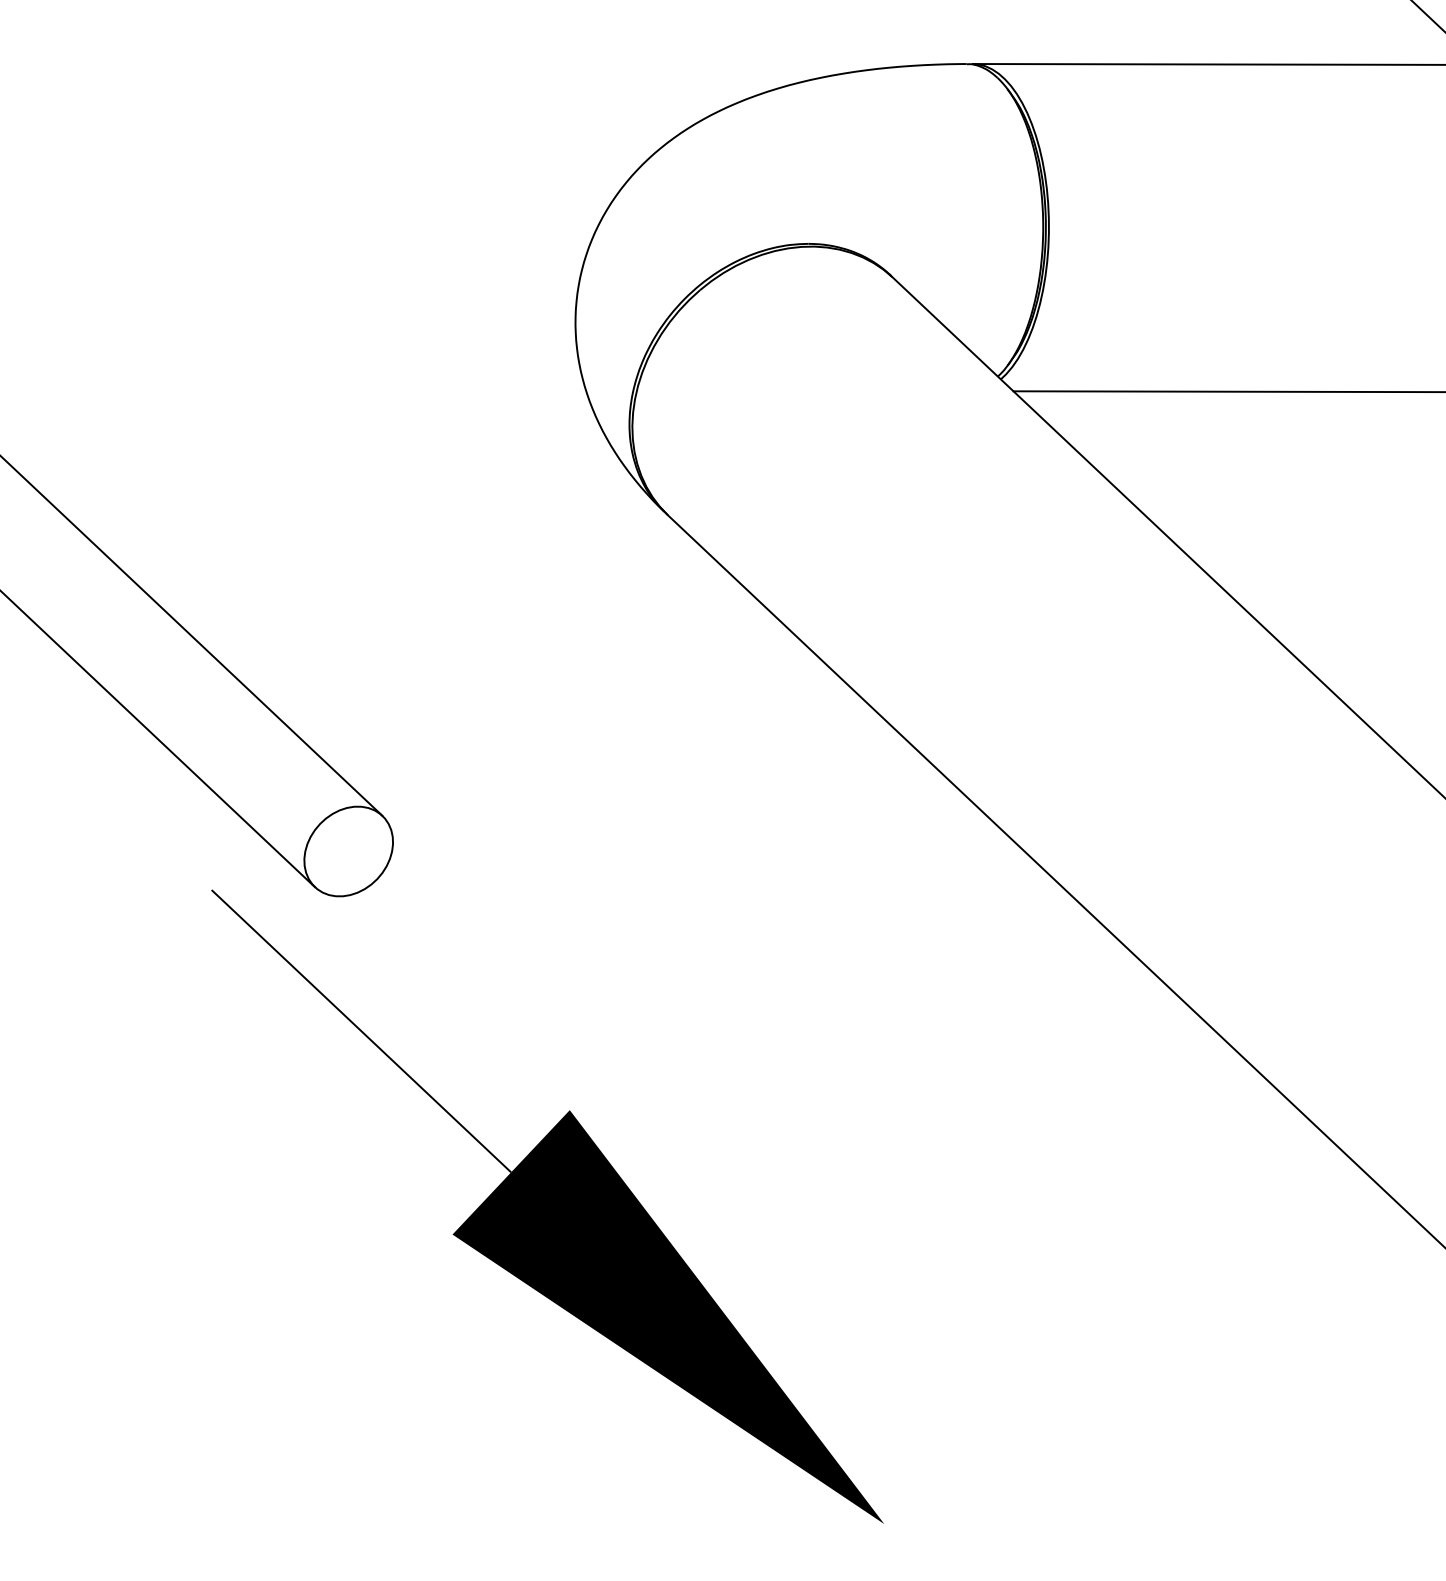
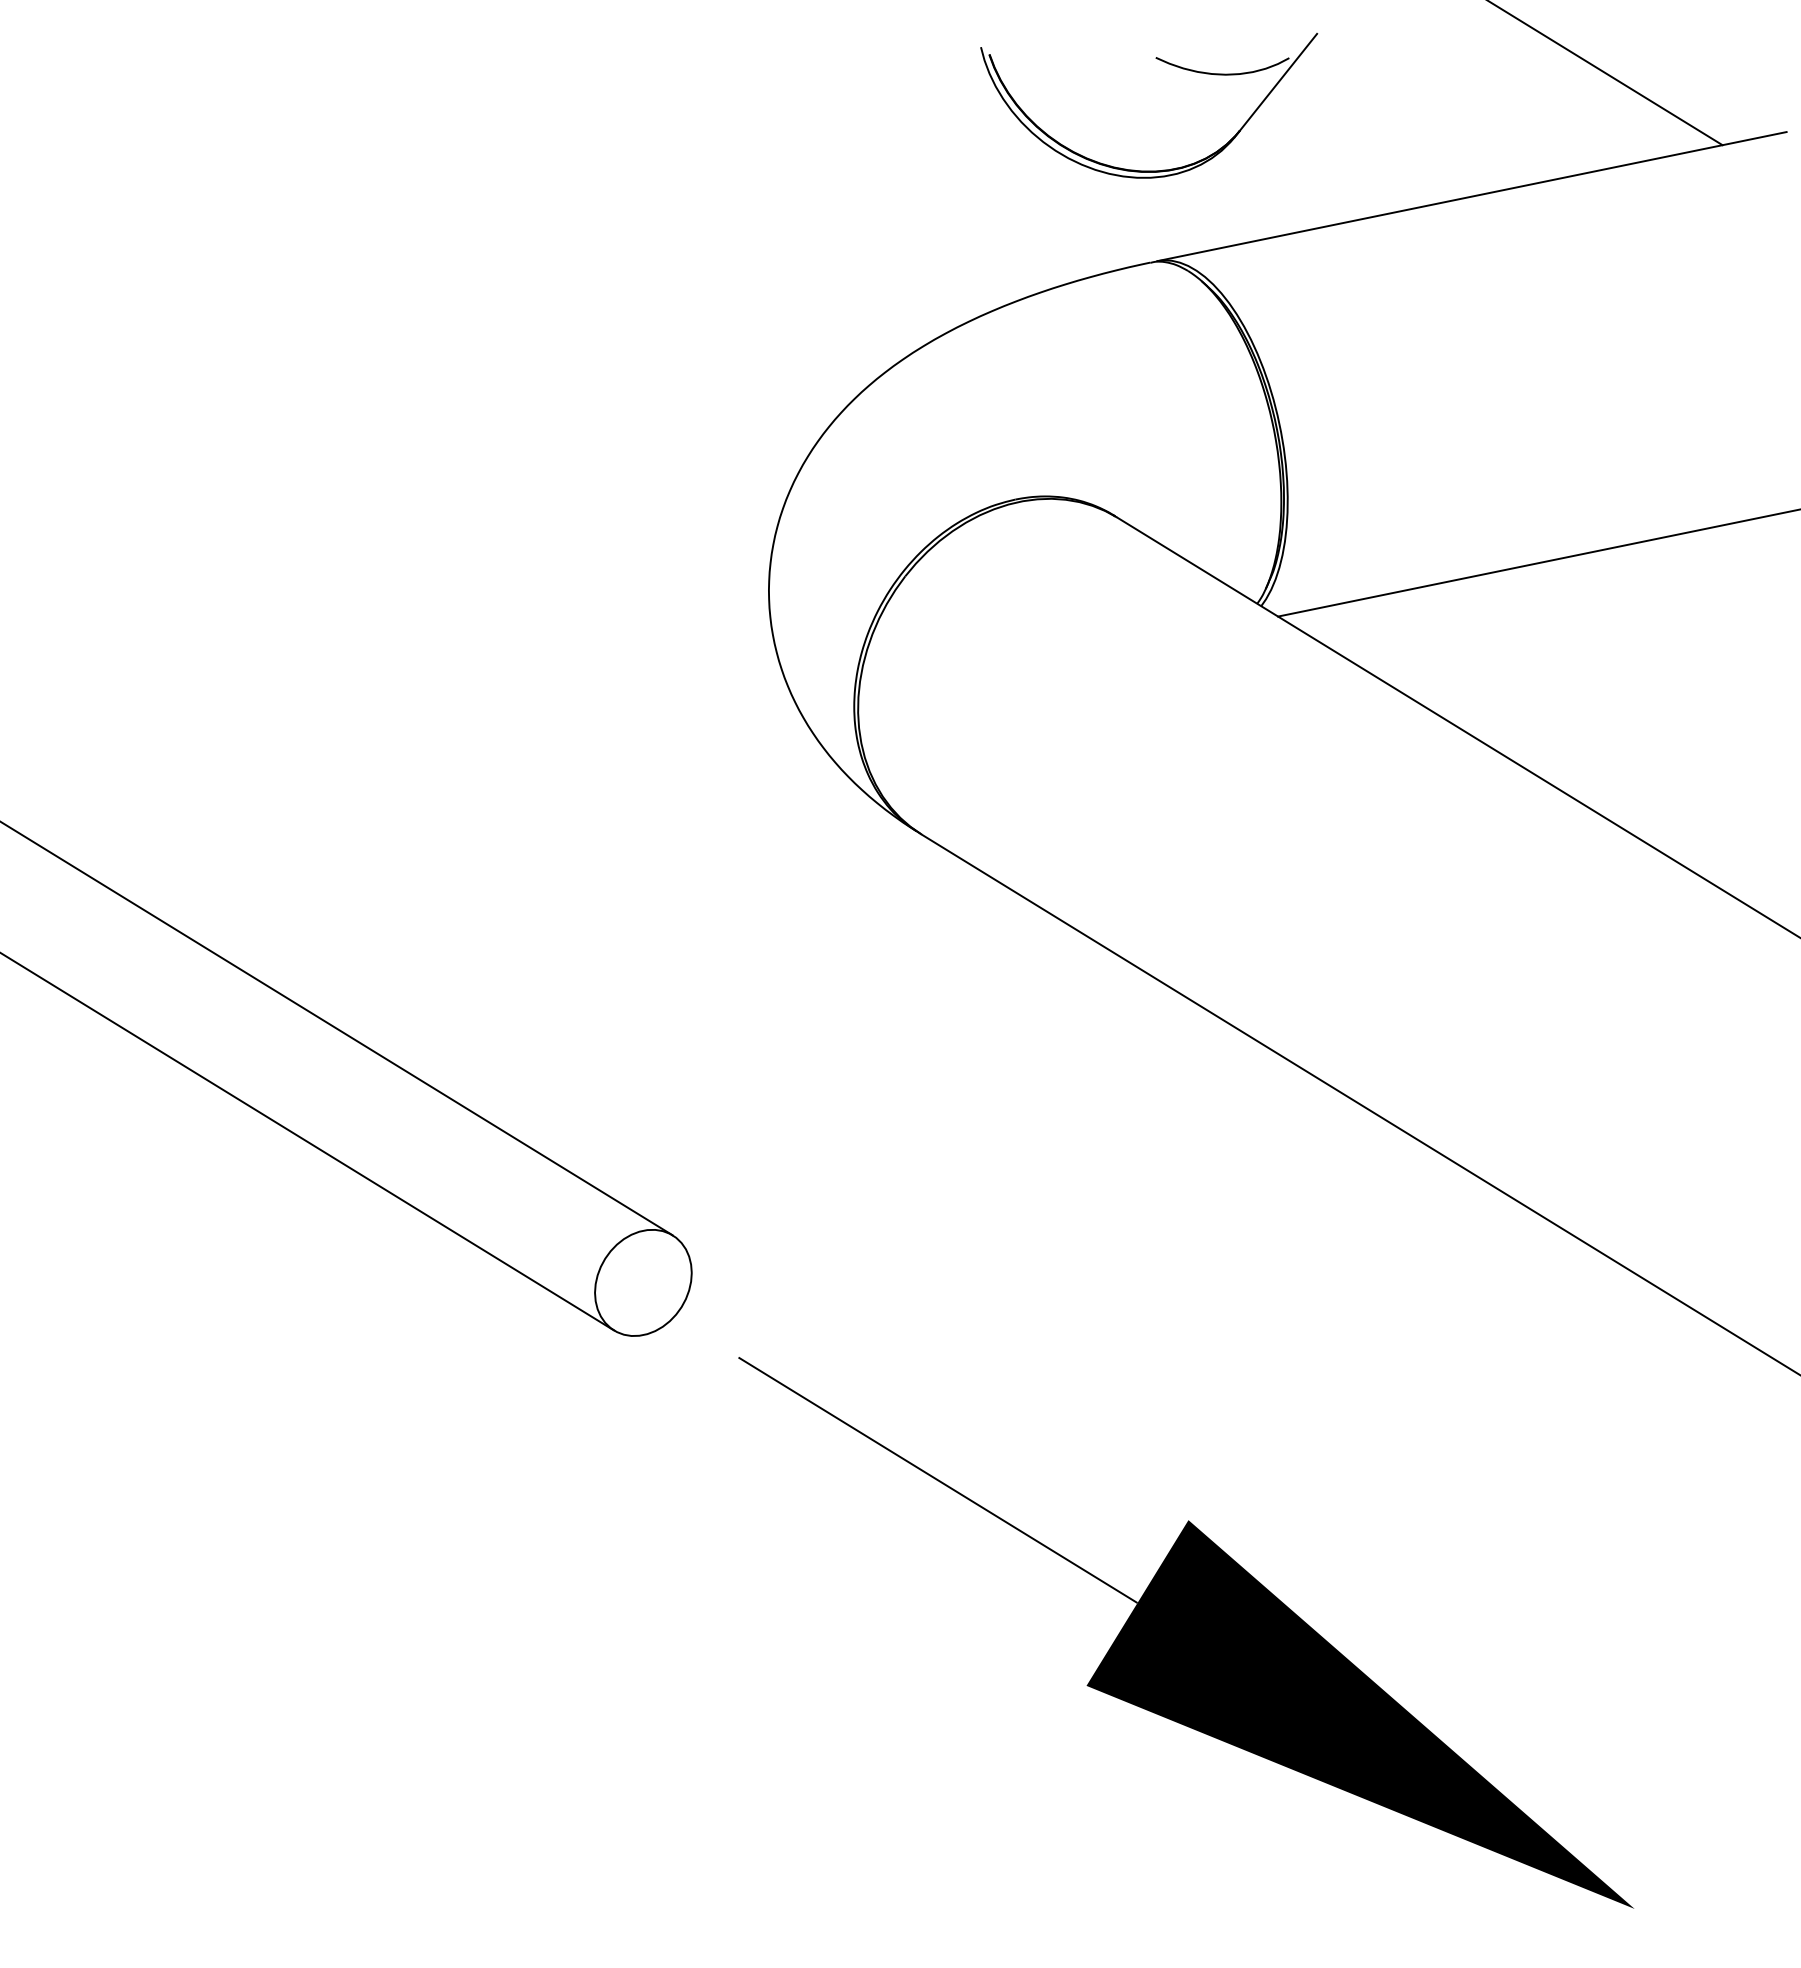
part: (547, 1206) -> (1185, 1632), moved

